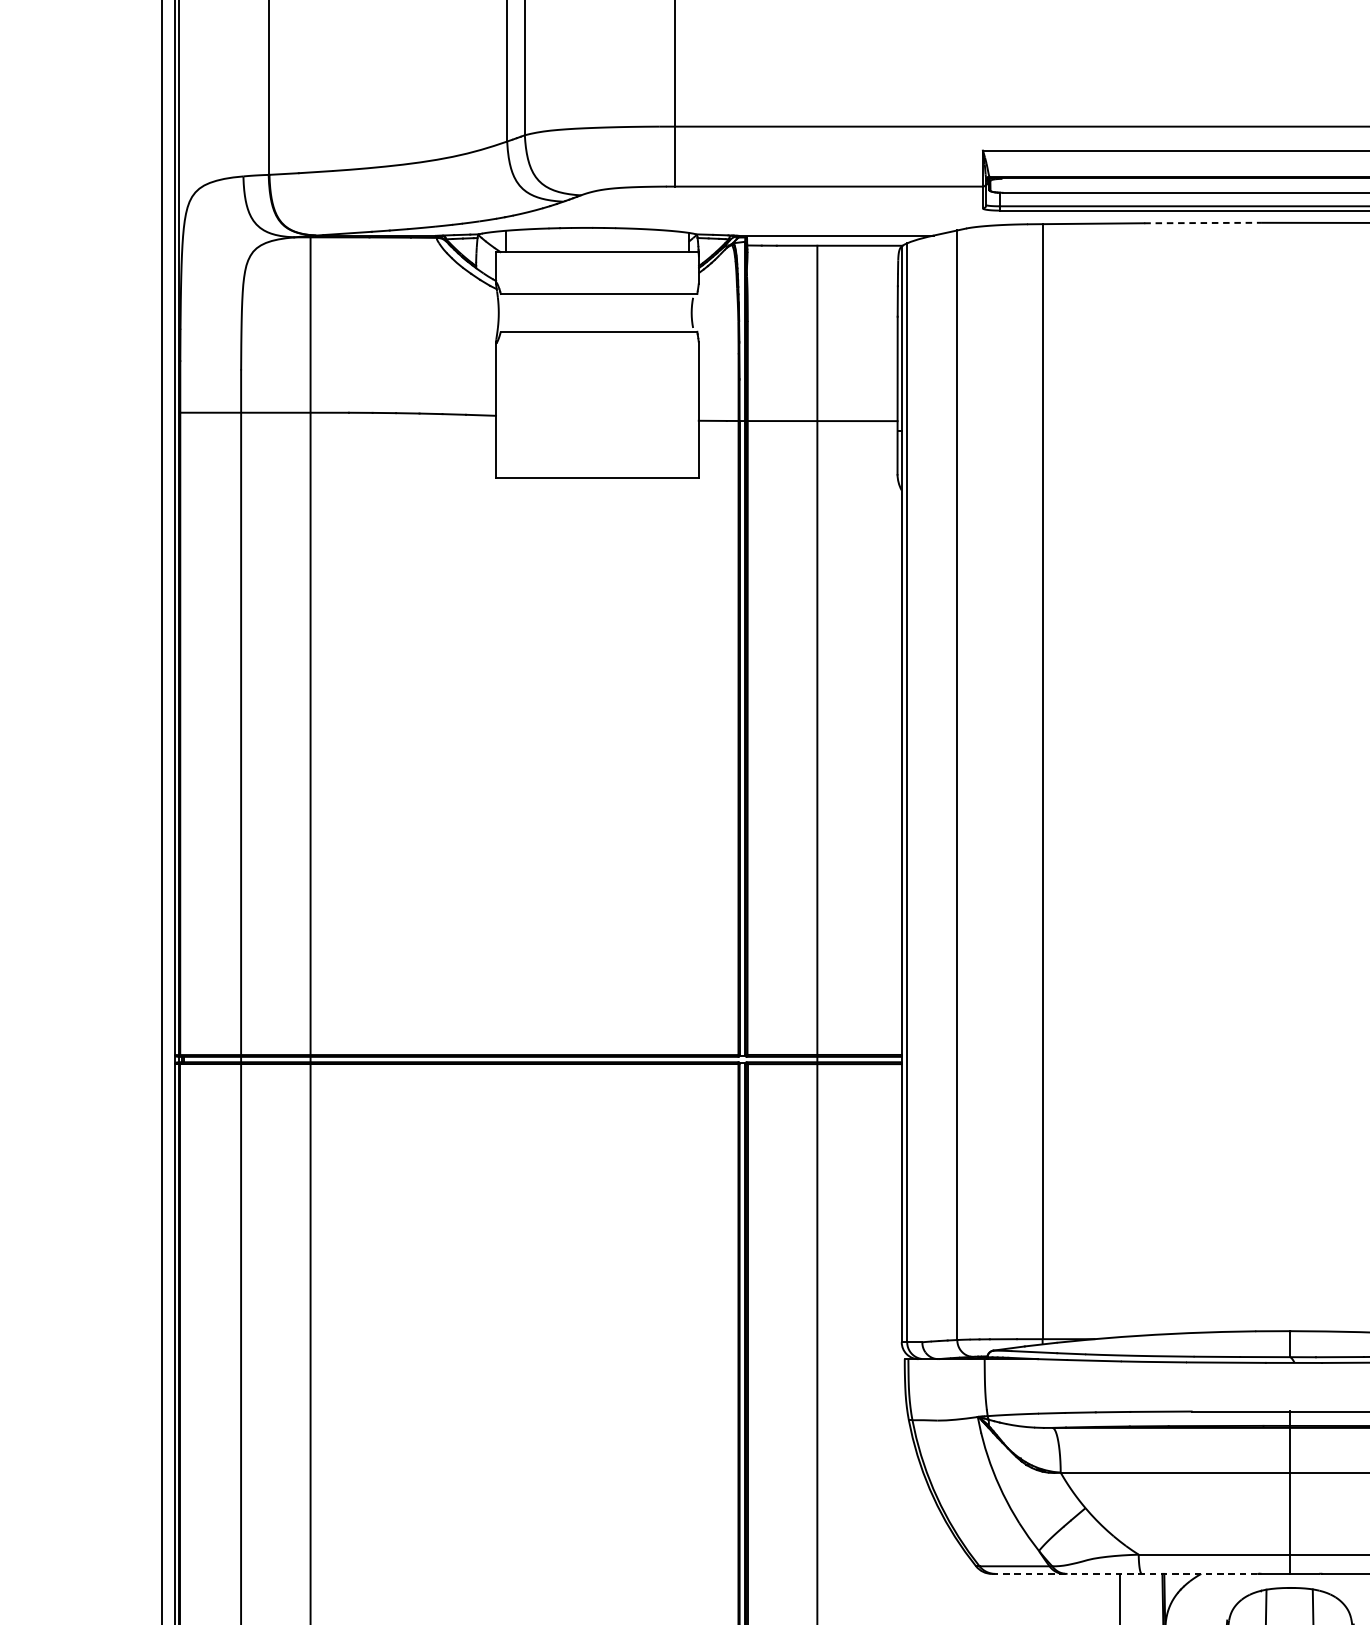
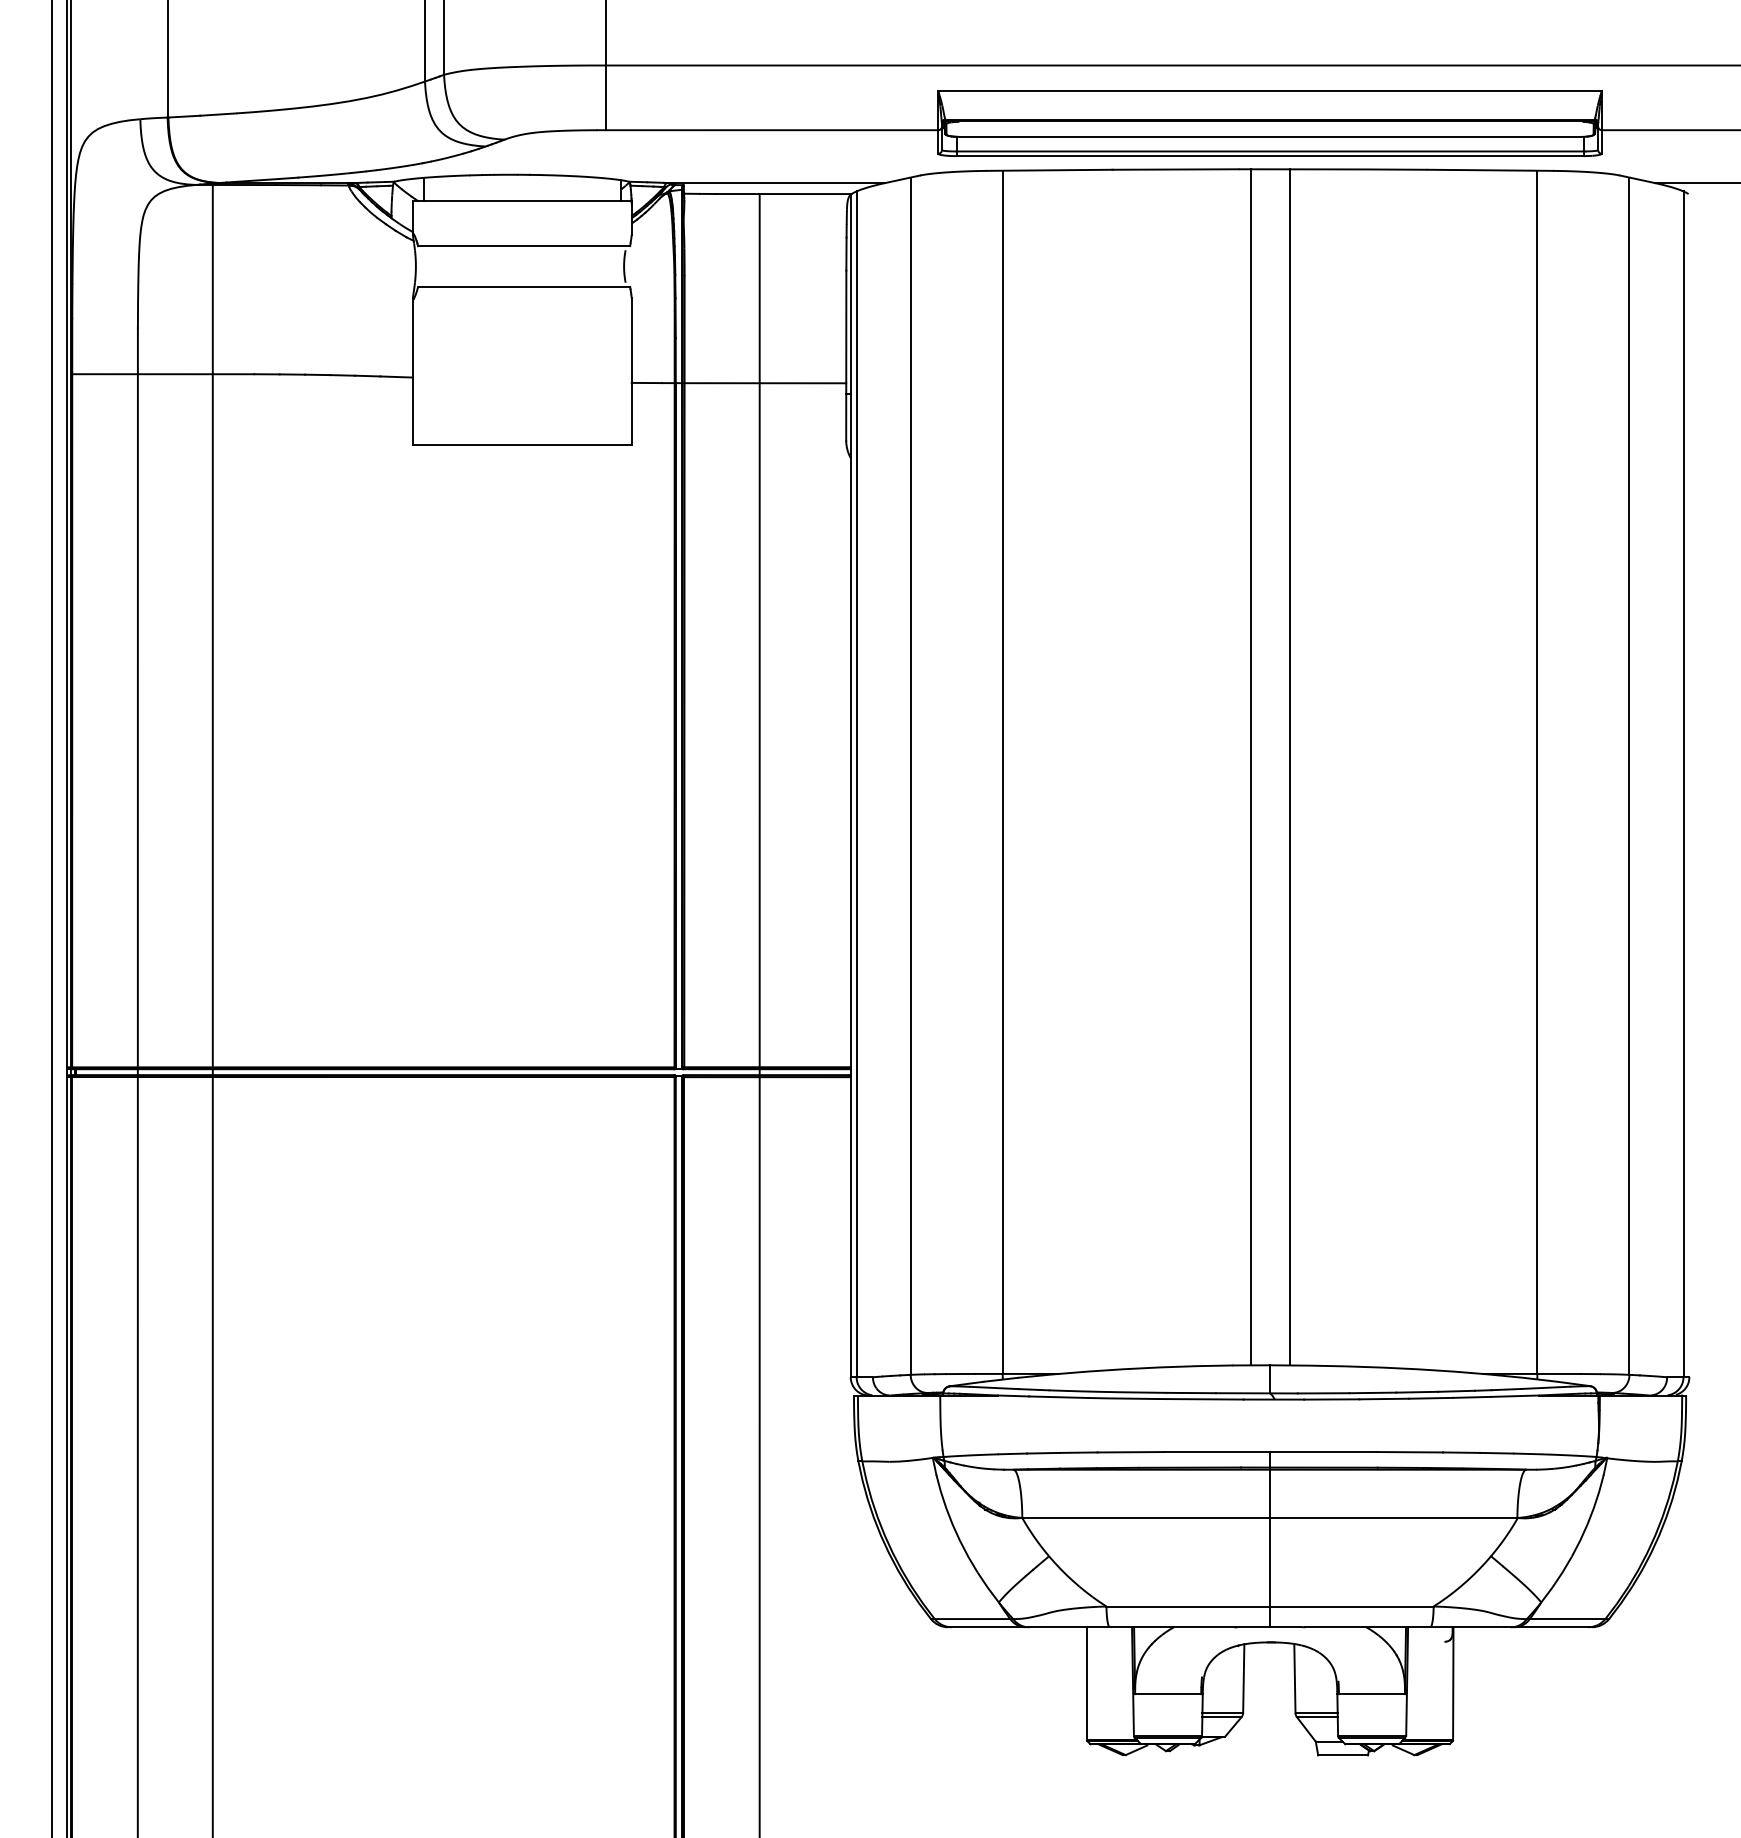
line: (1202, 223) -> (1175, 169), dashed -> solid
line: (1272, 777) -> (1250, 767), added
line: (1308, 777) -> (1289, 767), added
line: (1124, 1574) -> (1091, 1627), dashed -> solid

